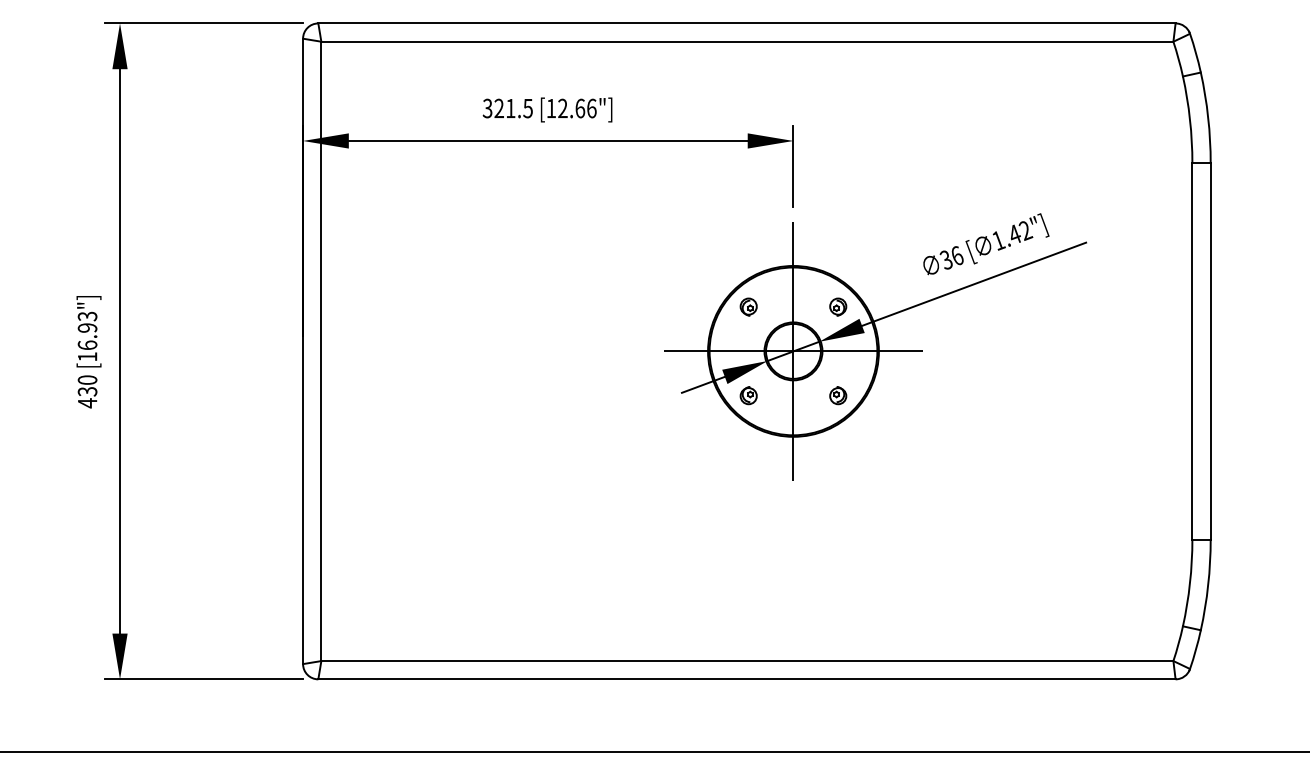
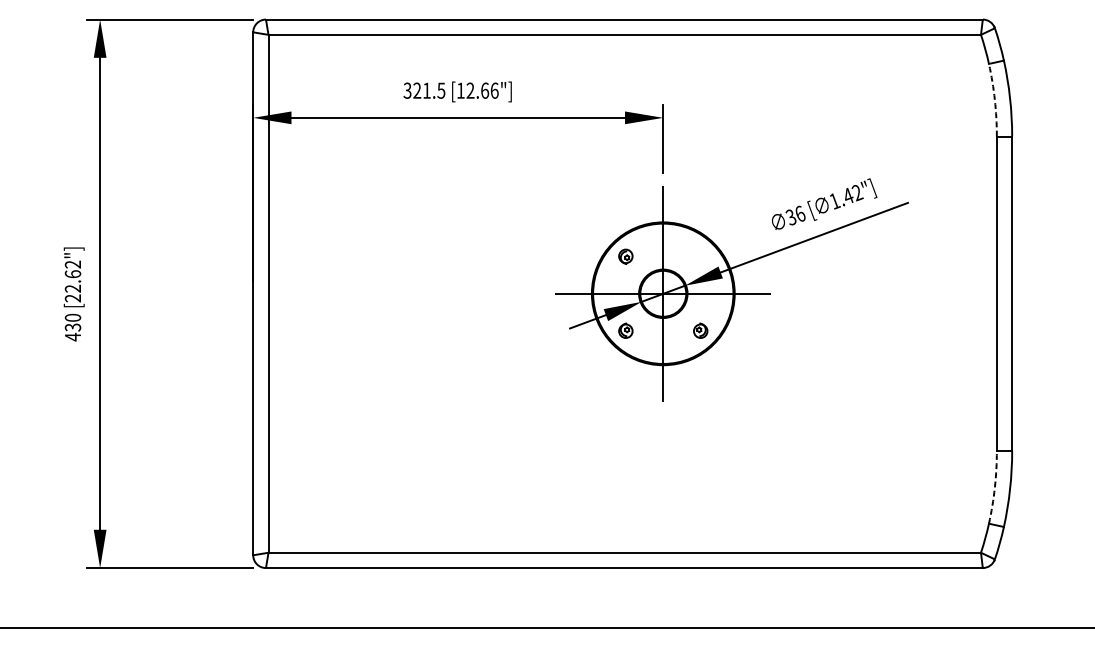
arc: (1190, 119) -> (995, 99), solid -> dashed
part: (838, 306) -> (700, 256), removed
text: (87, 336) -> (72, 281), [16.93"] -> [22.62"]
arc: (1190, 583) -> (995, 487), solid -> dashed

